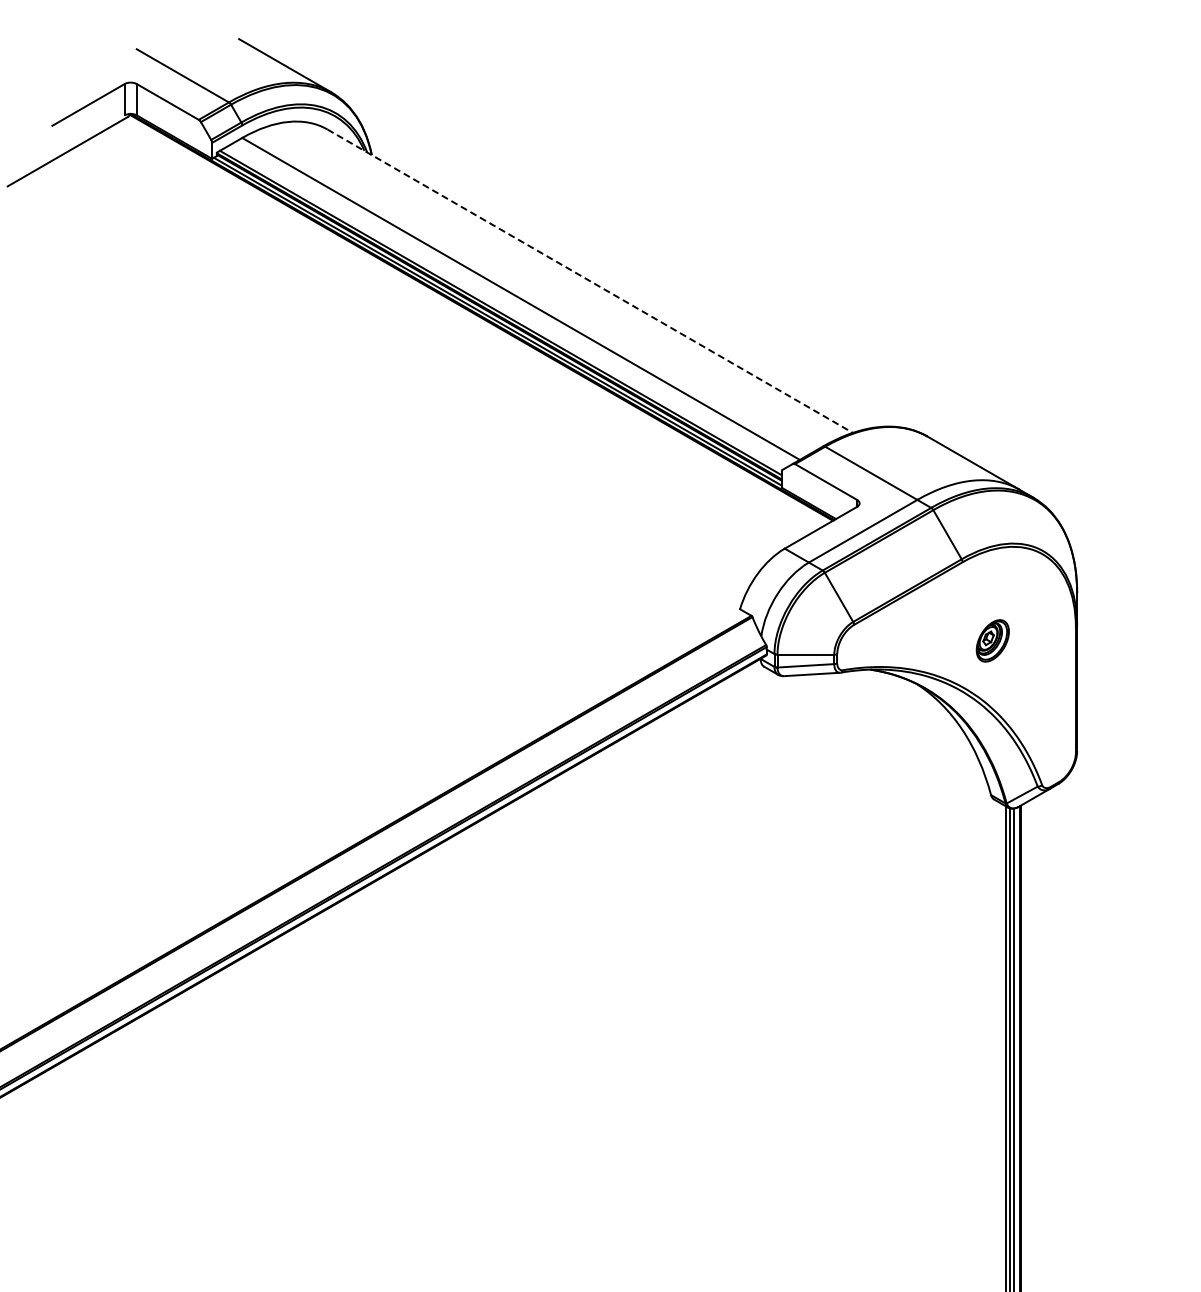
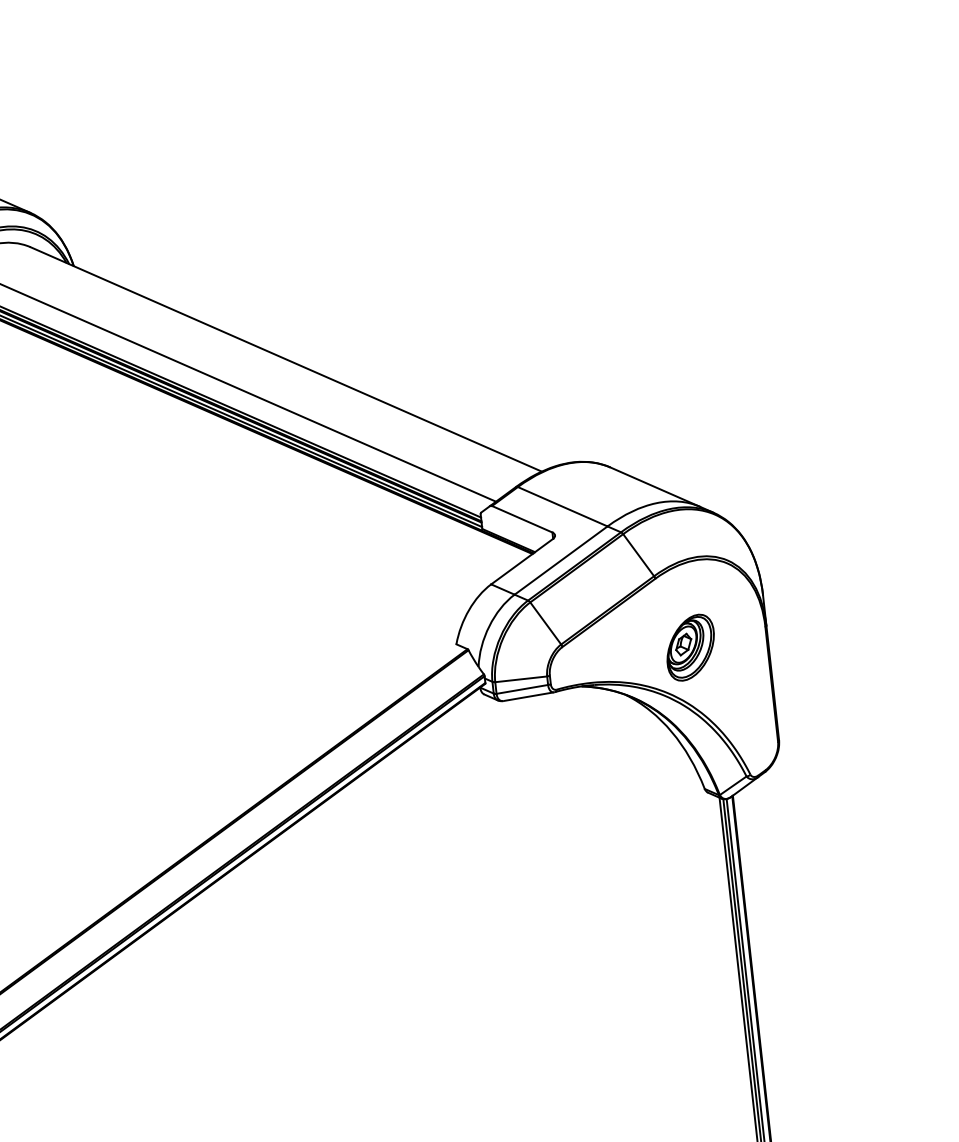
line: (590, 281) -> (286, 359), dashed -> solid
part: (992, 640) -> (690, 647), size x1.67

